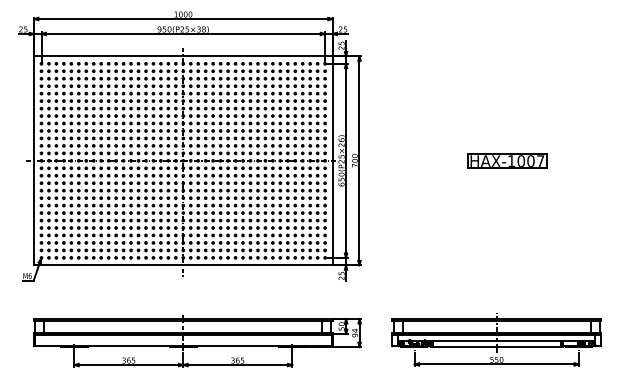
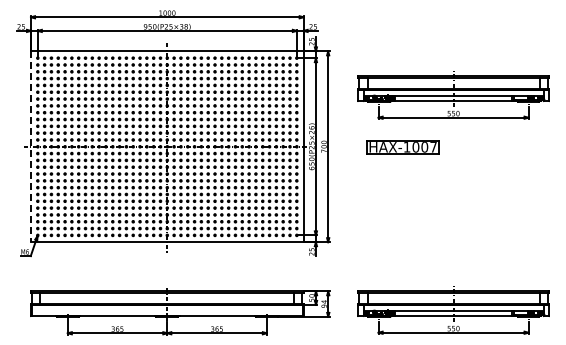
part: (496, 104) -> (453, 95), added
line: (34, 161) -> (31, 147), solid -> dashed
part: (506, 161) -> (402, 147), moved

